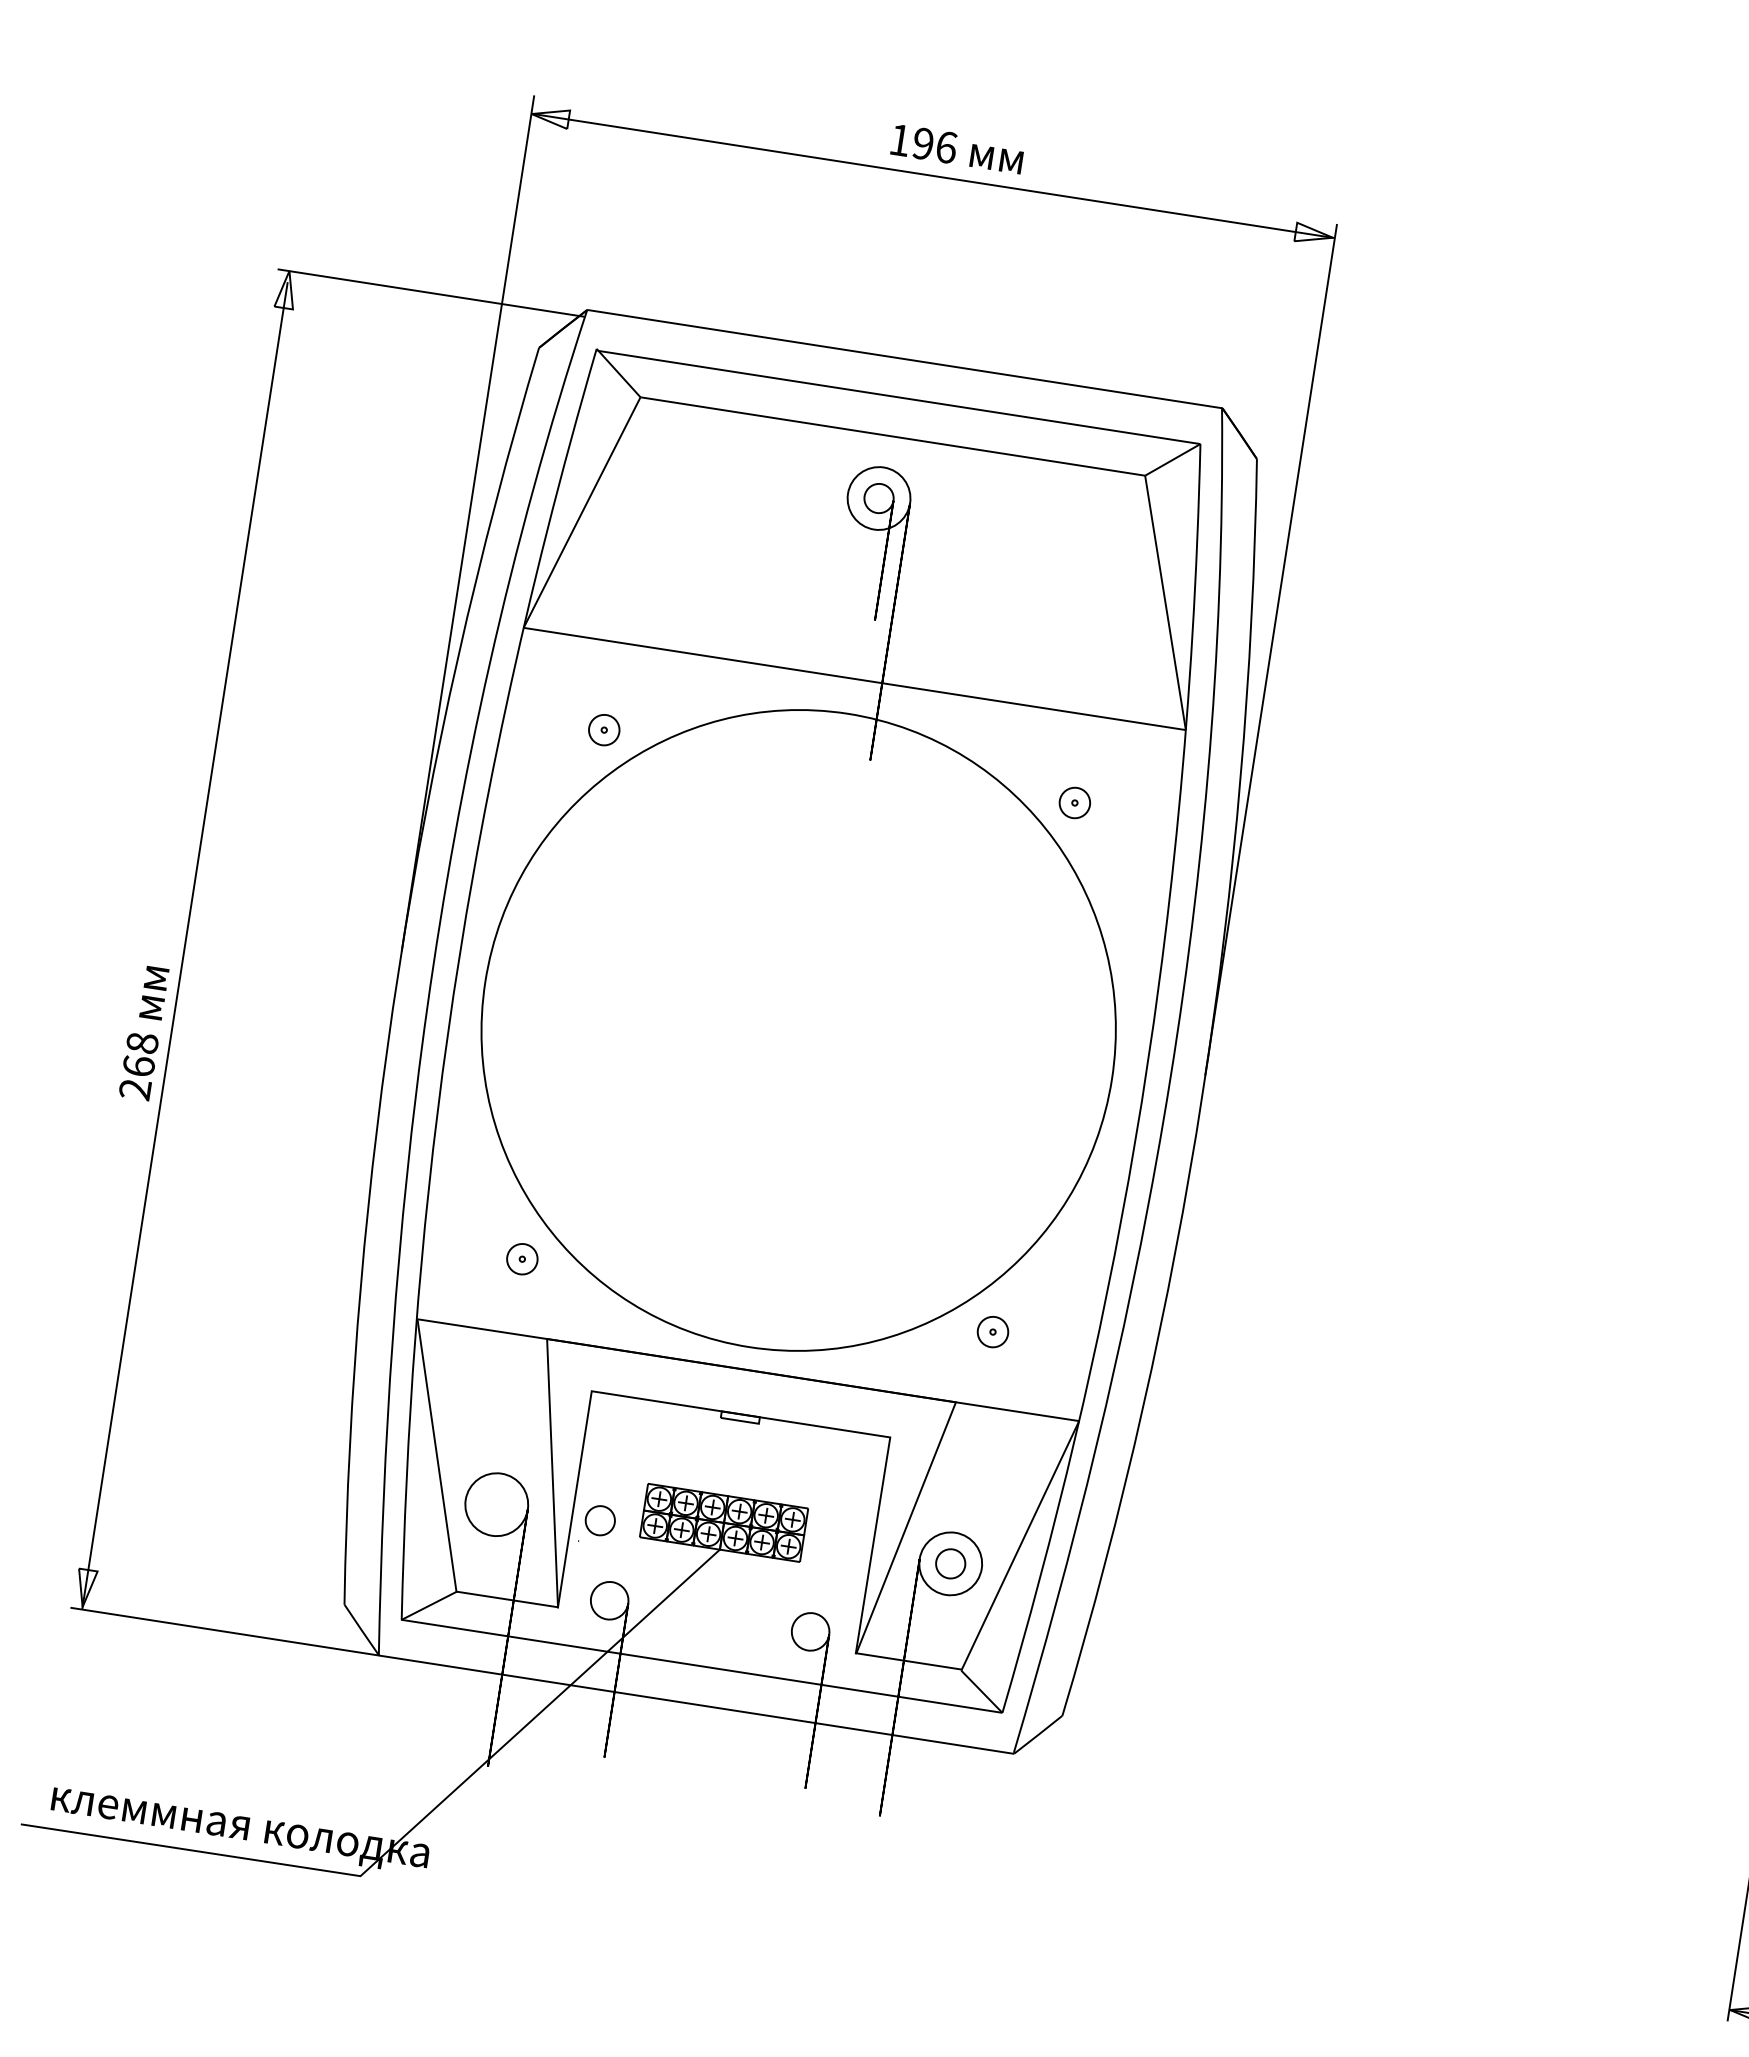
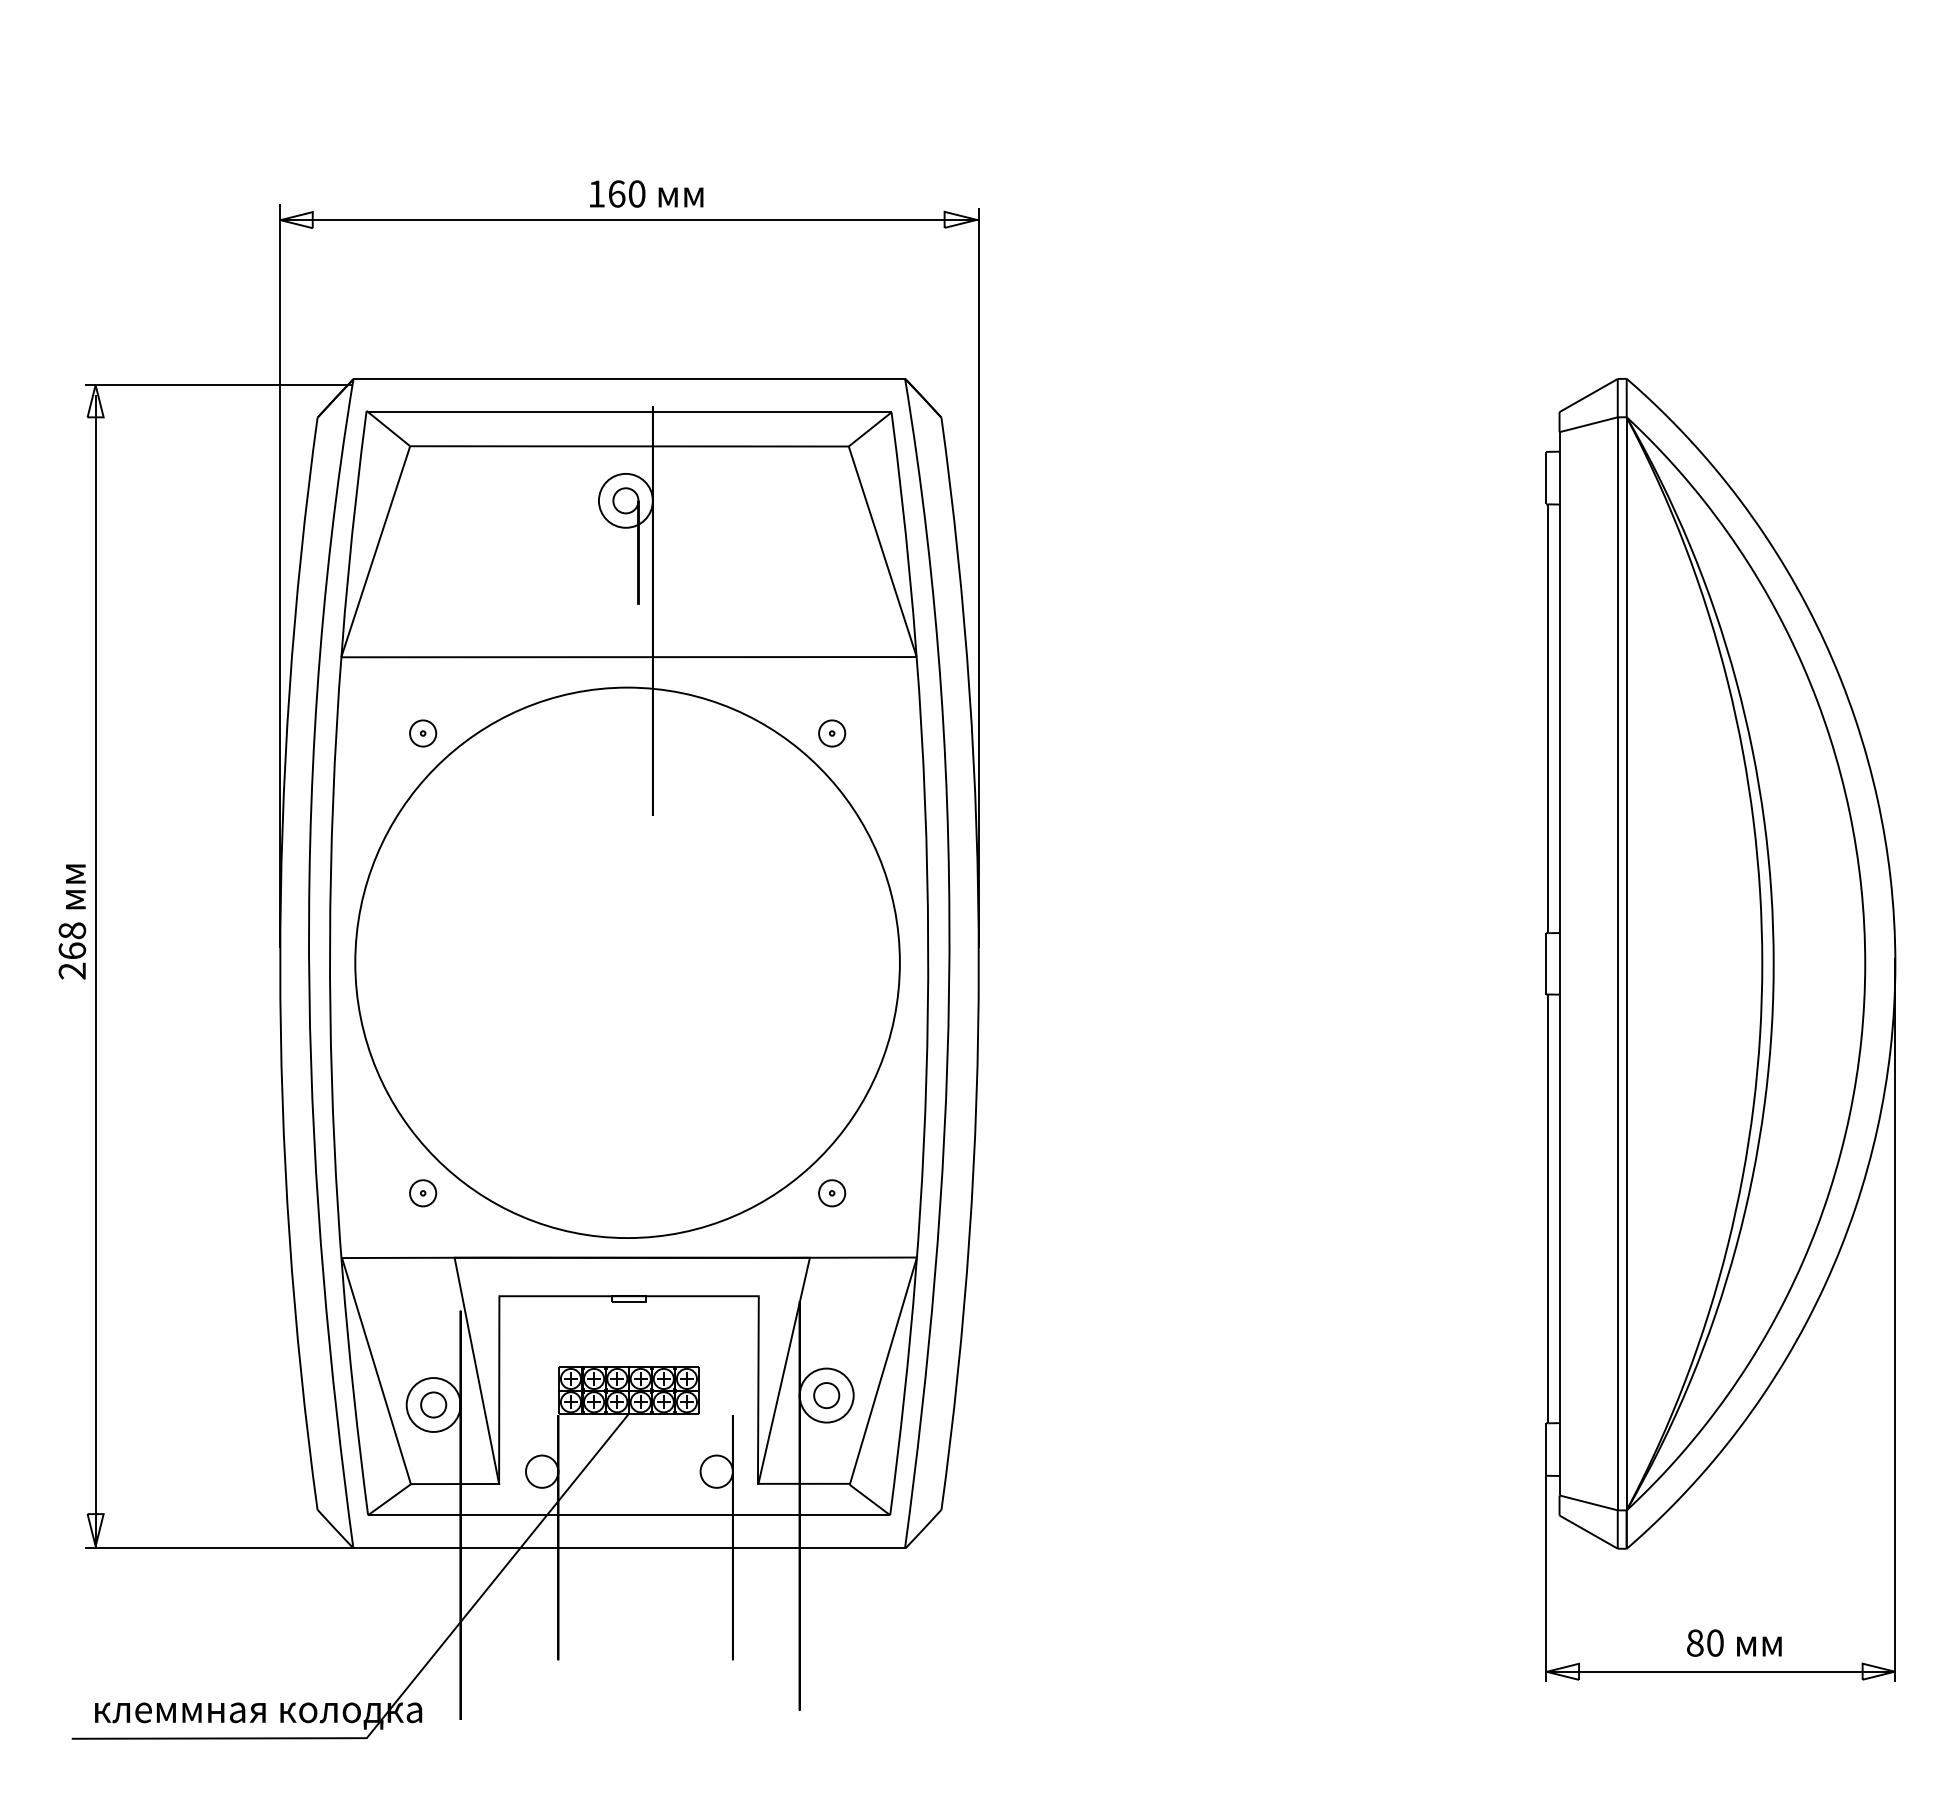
text: (934, 144) -> (626, 193), 196 -> 160
text: (144, 1032) -> (72, 921), moved
part: (600, 1520) -> (433, 1404), moved

